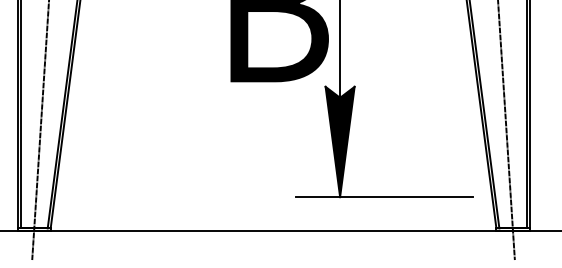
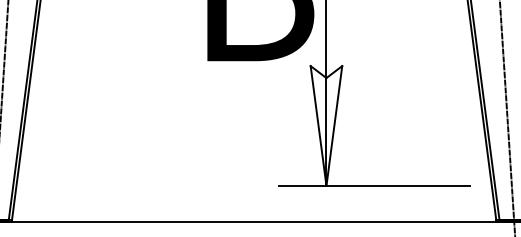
fill: (339, 141) -> (325, 125), removed

